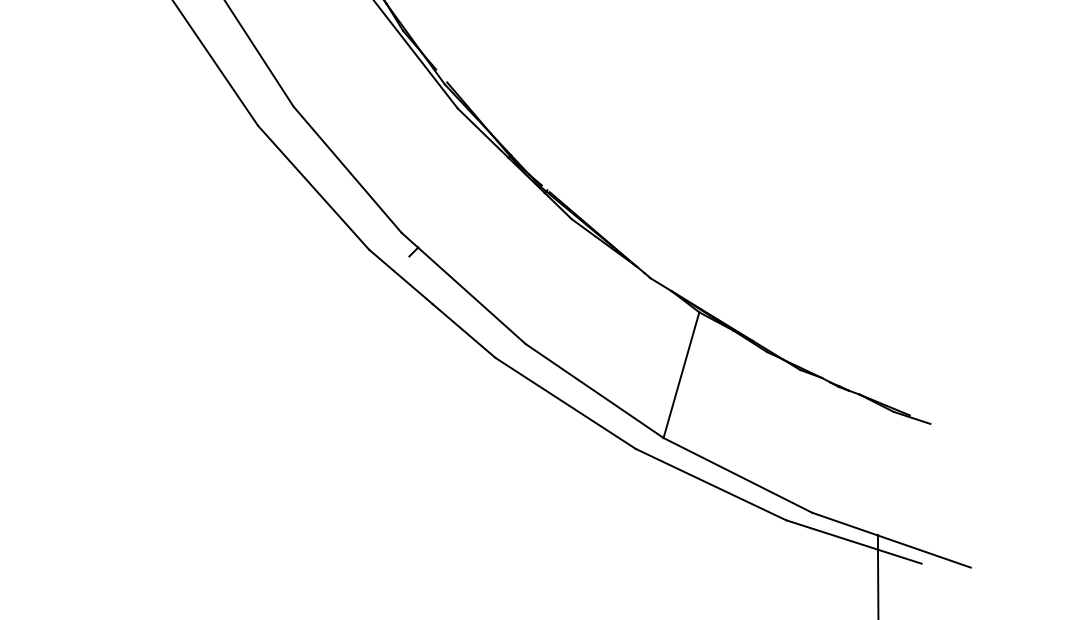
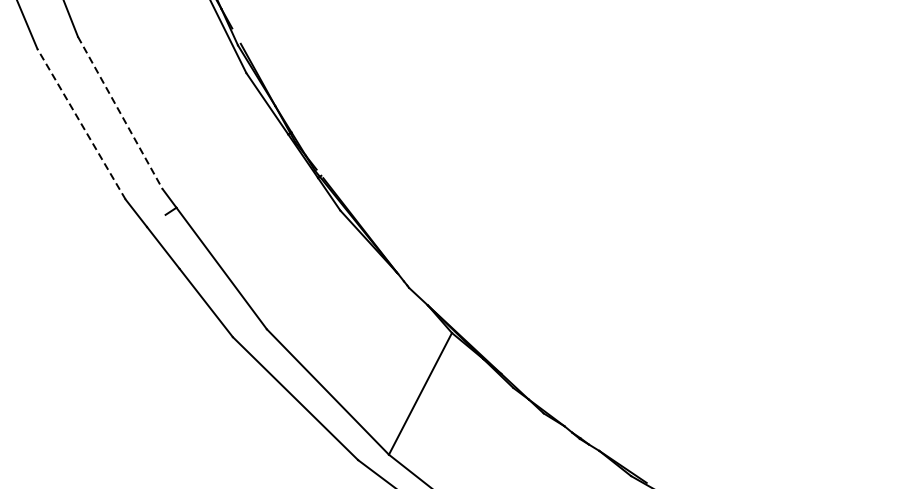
line: (347, 169) -> (120, 112), solid -> dashed
line: (313, 187) -> (81, 123), solid -> dashed

